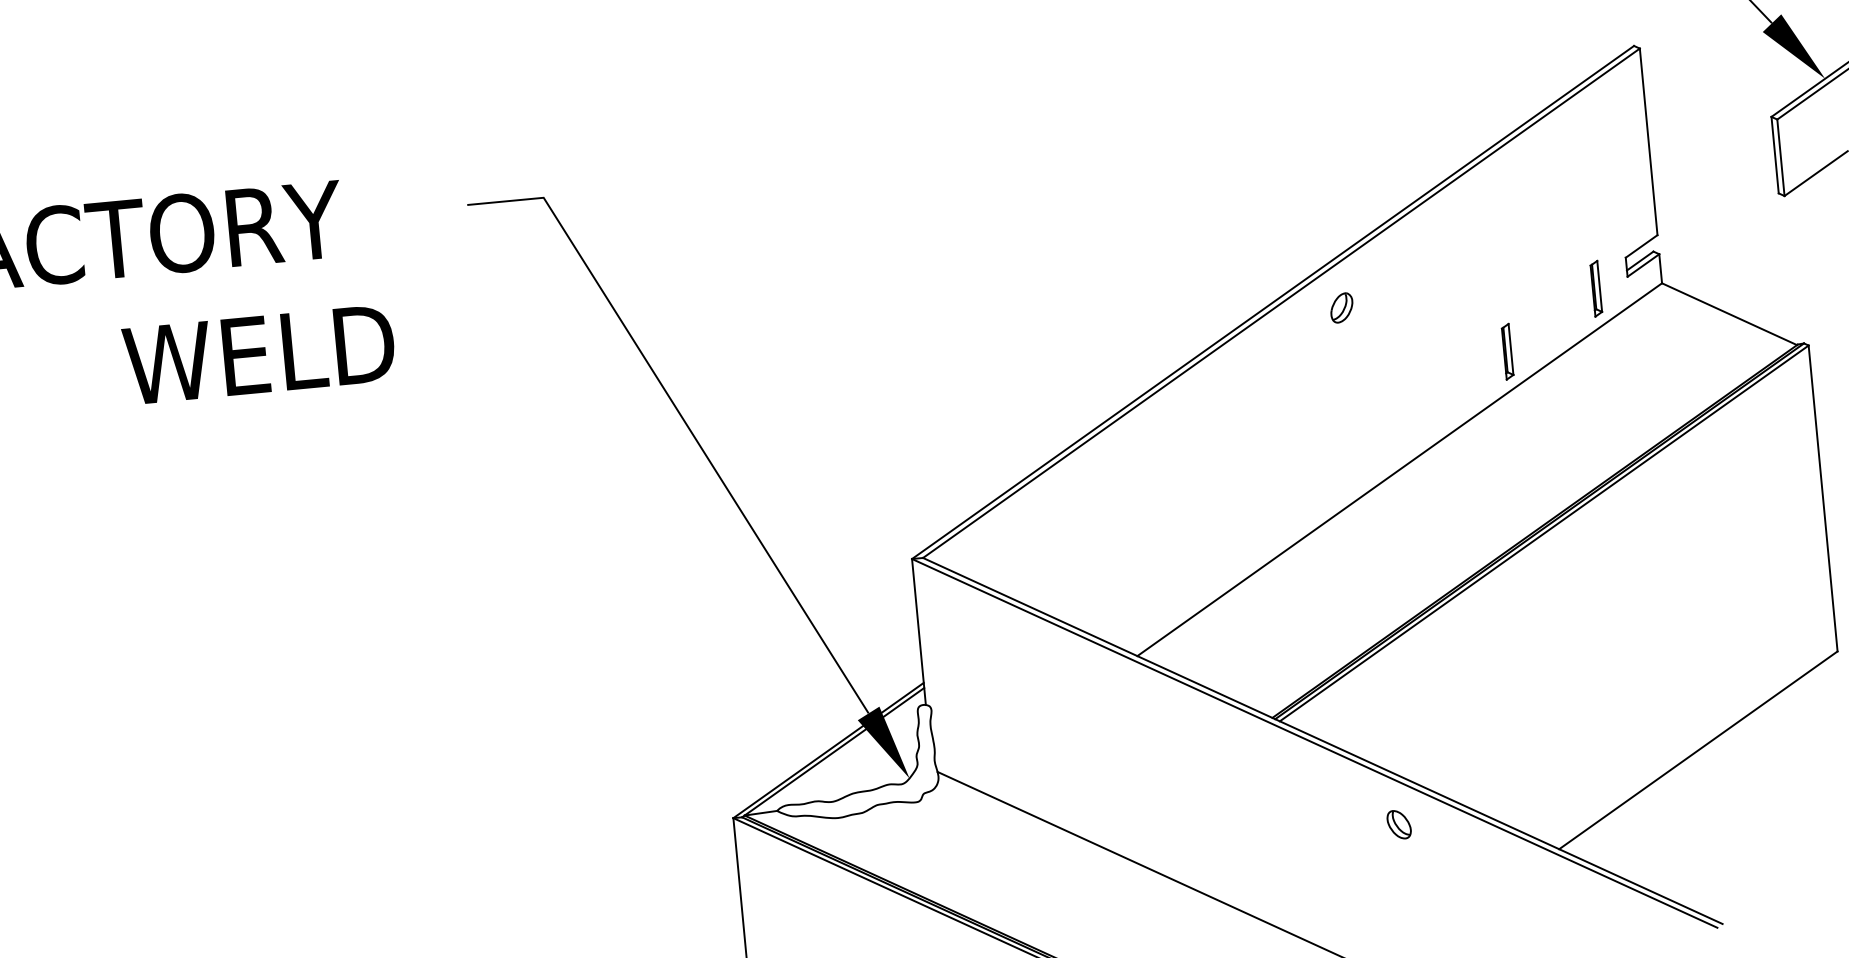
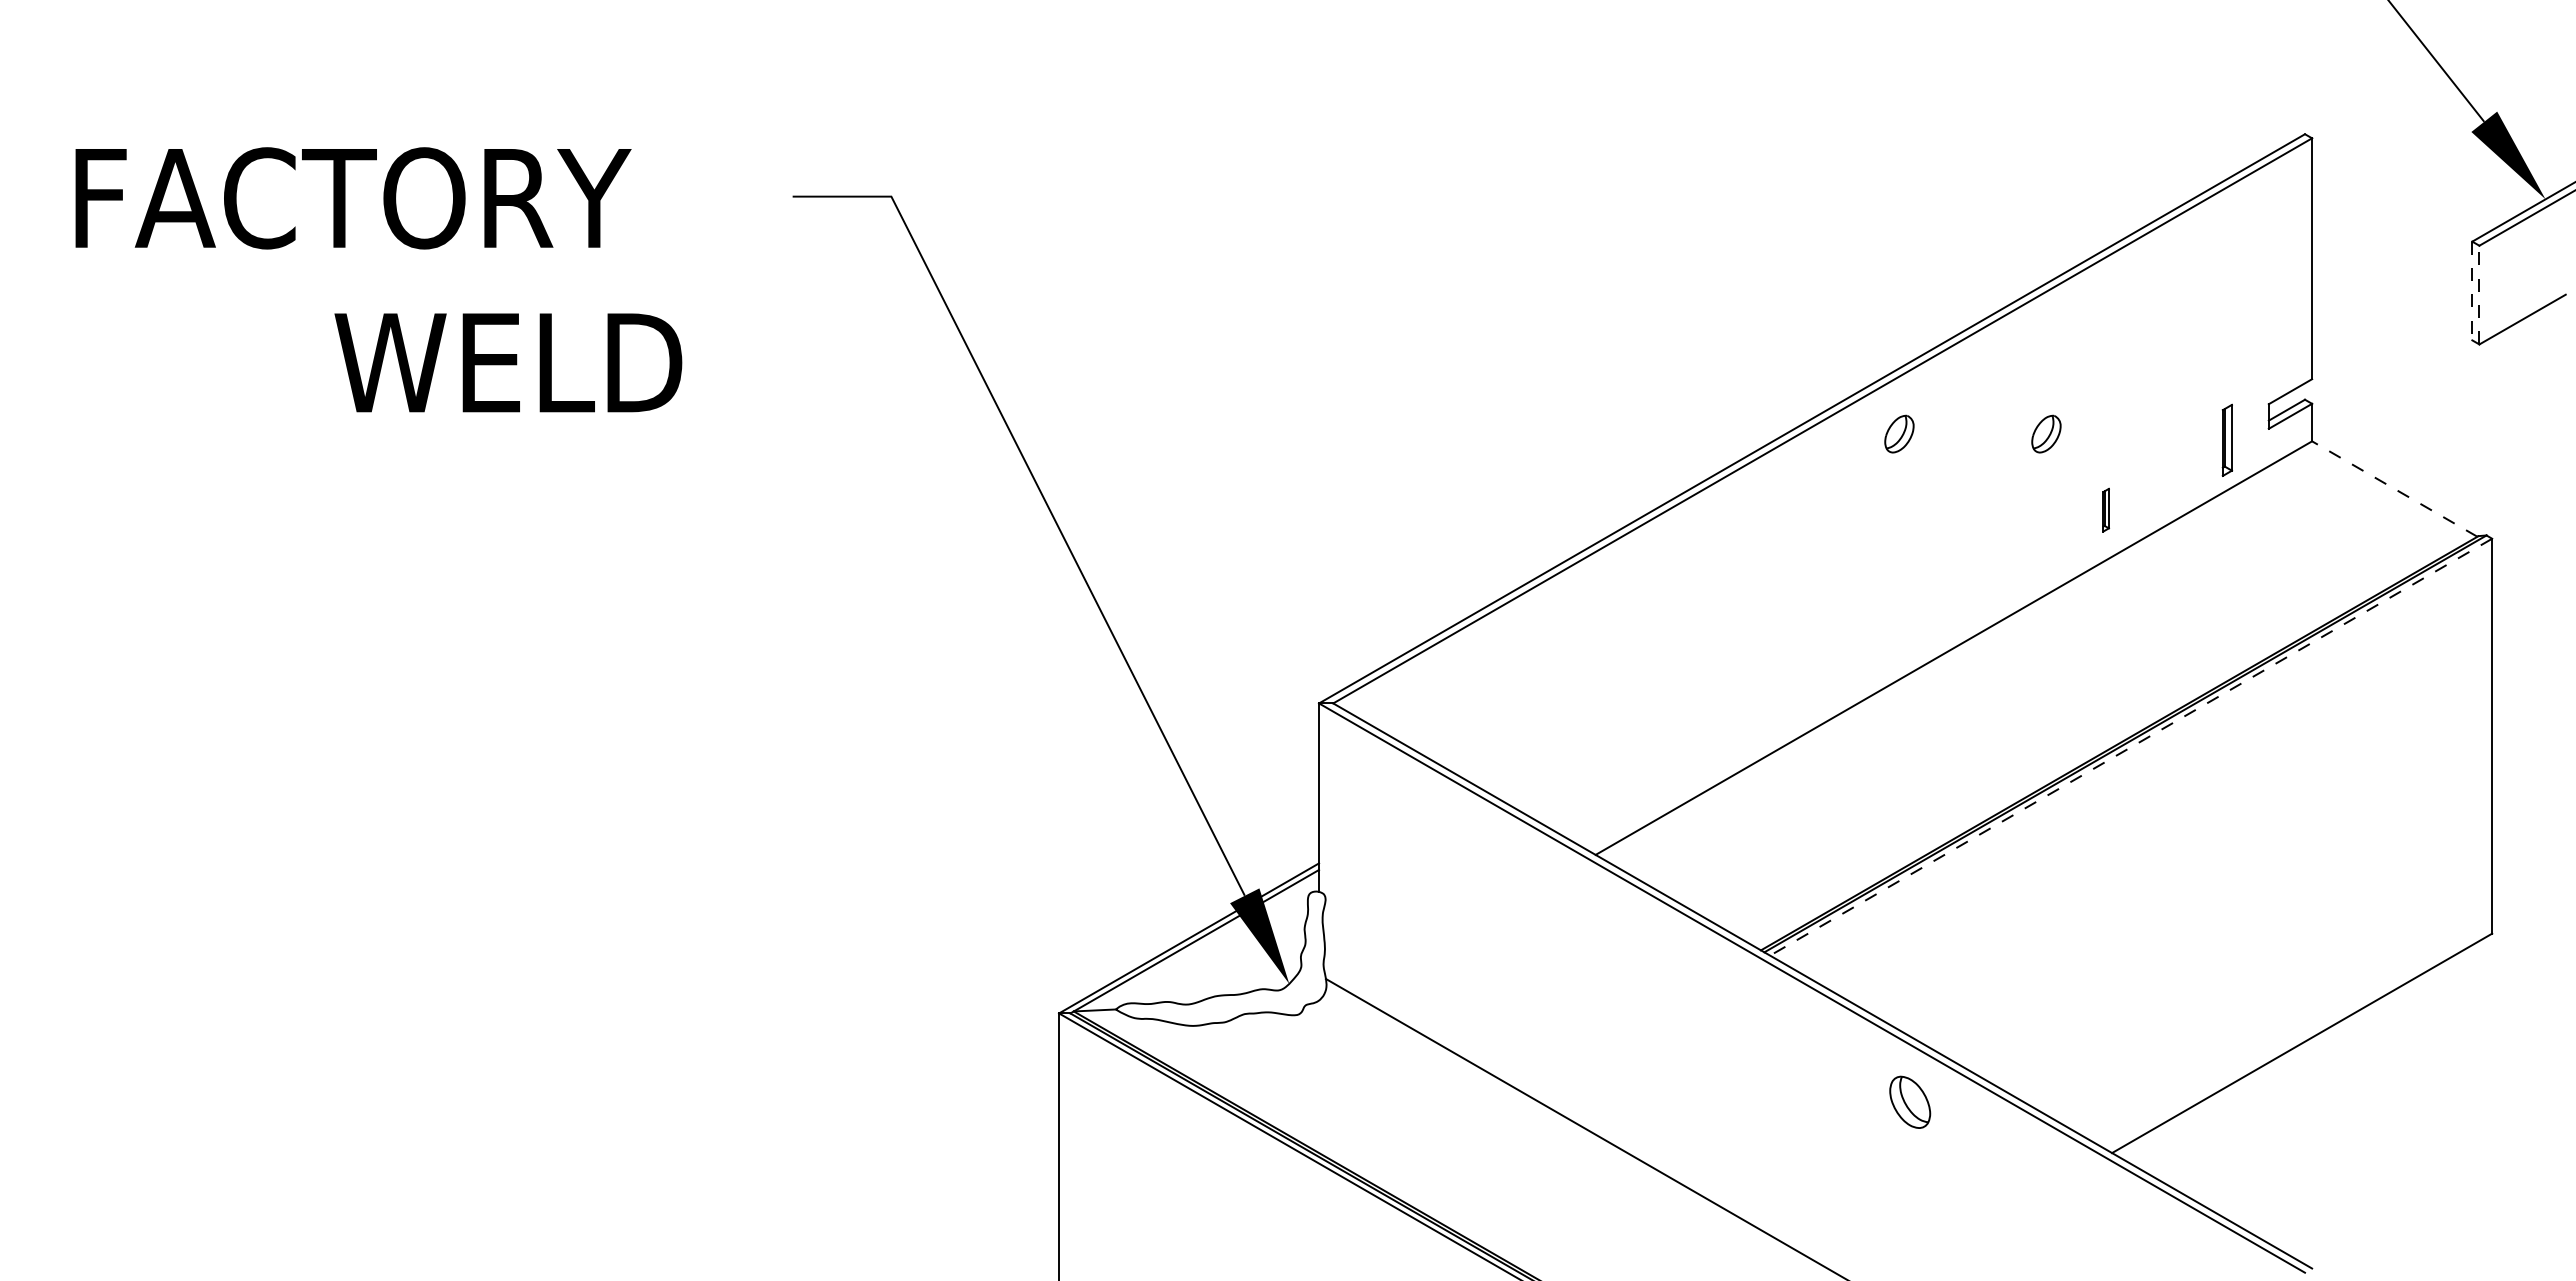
line: (1775, 155) -> (2472, 291), solid -> dashed
line: (1780, 157) -> (2479, 294), solid -> dashed
part: (1455, 296) -> (2046, 433), added
line: (1729, 313) -> (2394, 488), solid -> dashed
part: (1507, 351) -> (2105, 509), size x0.6
line: (1544, 533) -> (2131, 747), solid -> dashed
part: (1399, 824) -> (1910, 1102), size x1.4

